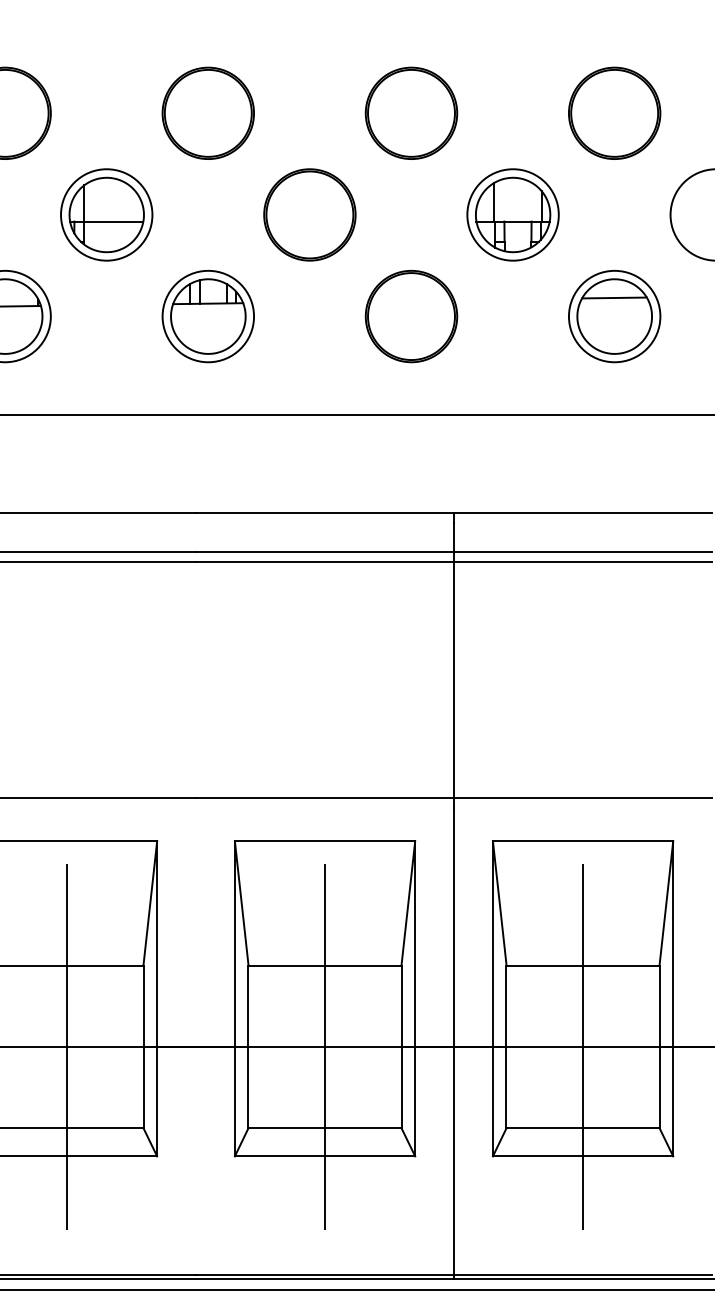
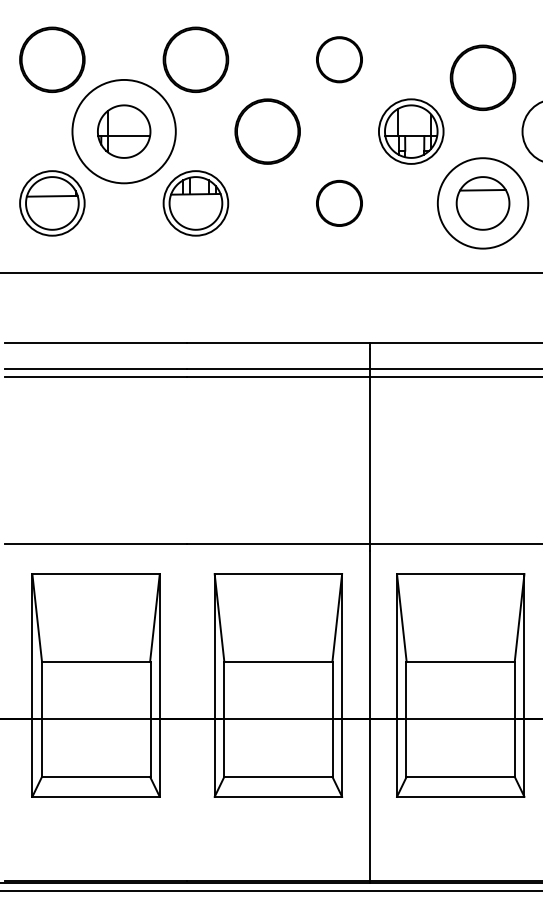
part: (411, 112) -> (339, 59), size x0.7
part: (613, 112) -> (482, 77), moved
circle: (105, 214) -> (123, 131), size x1.6
circle: (411, 316) -> (339, 203), size x0.7
circle: (613, 316) -> (482, 203), size x1.4
line: (67, 1046) -> (96, 719), removed
line: (325, 1046) -> (278, 719), removed
line: (582, 1046) -> (460, 719), removed

